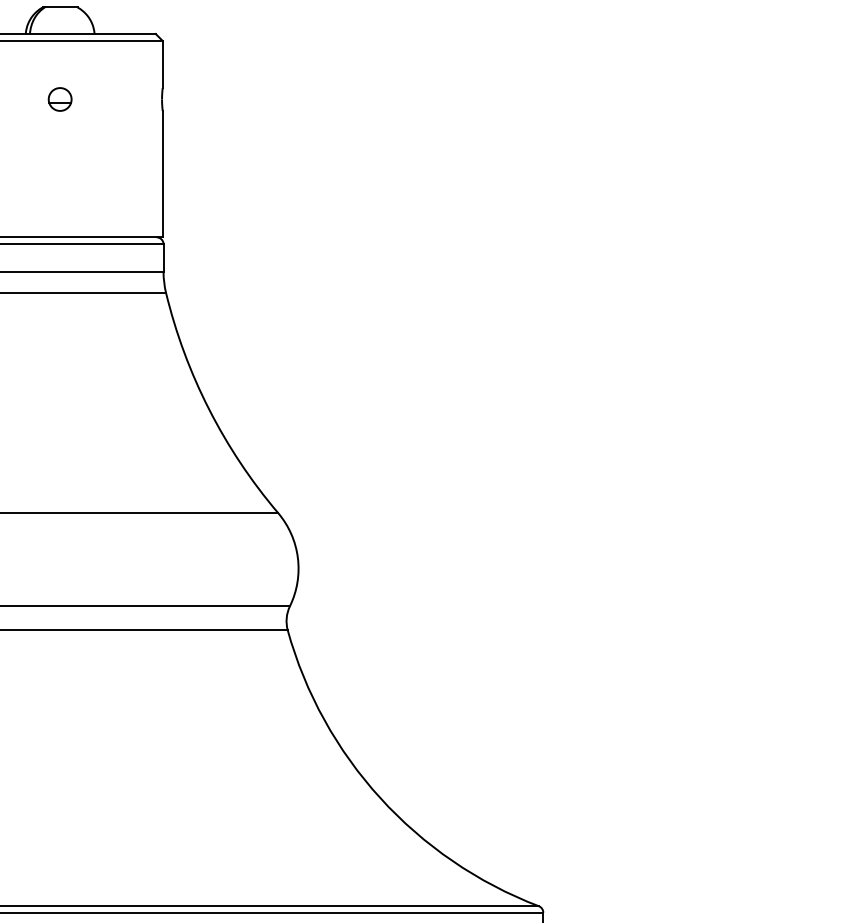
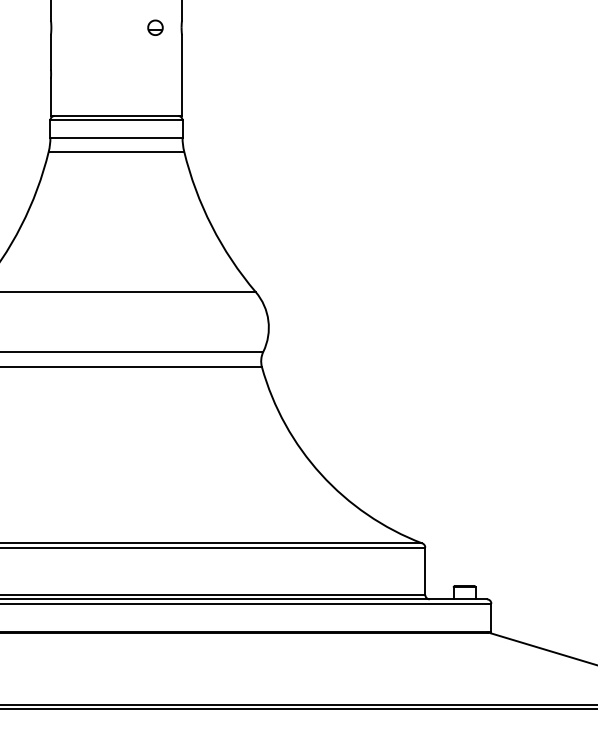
part: (60, 98) -> (155, 27), moved

